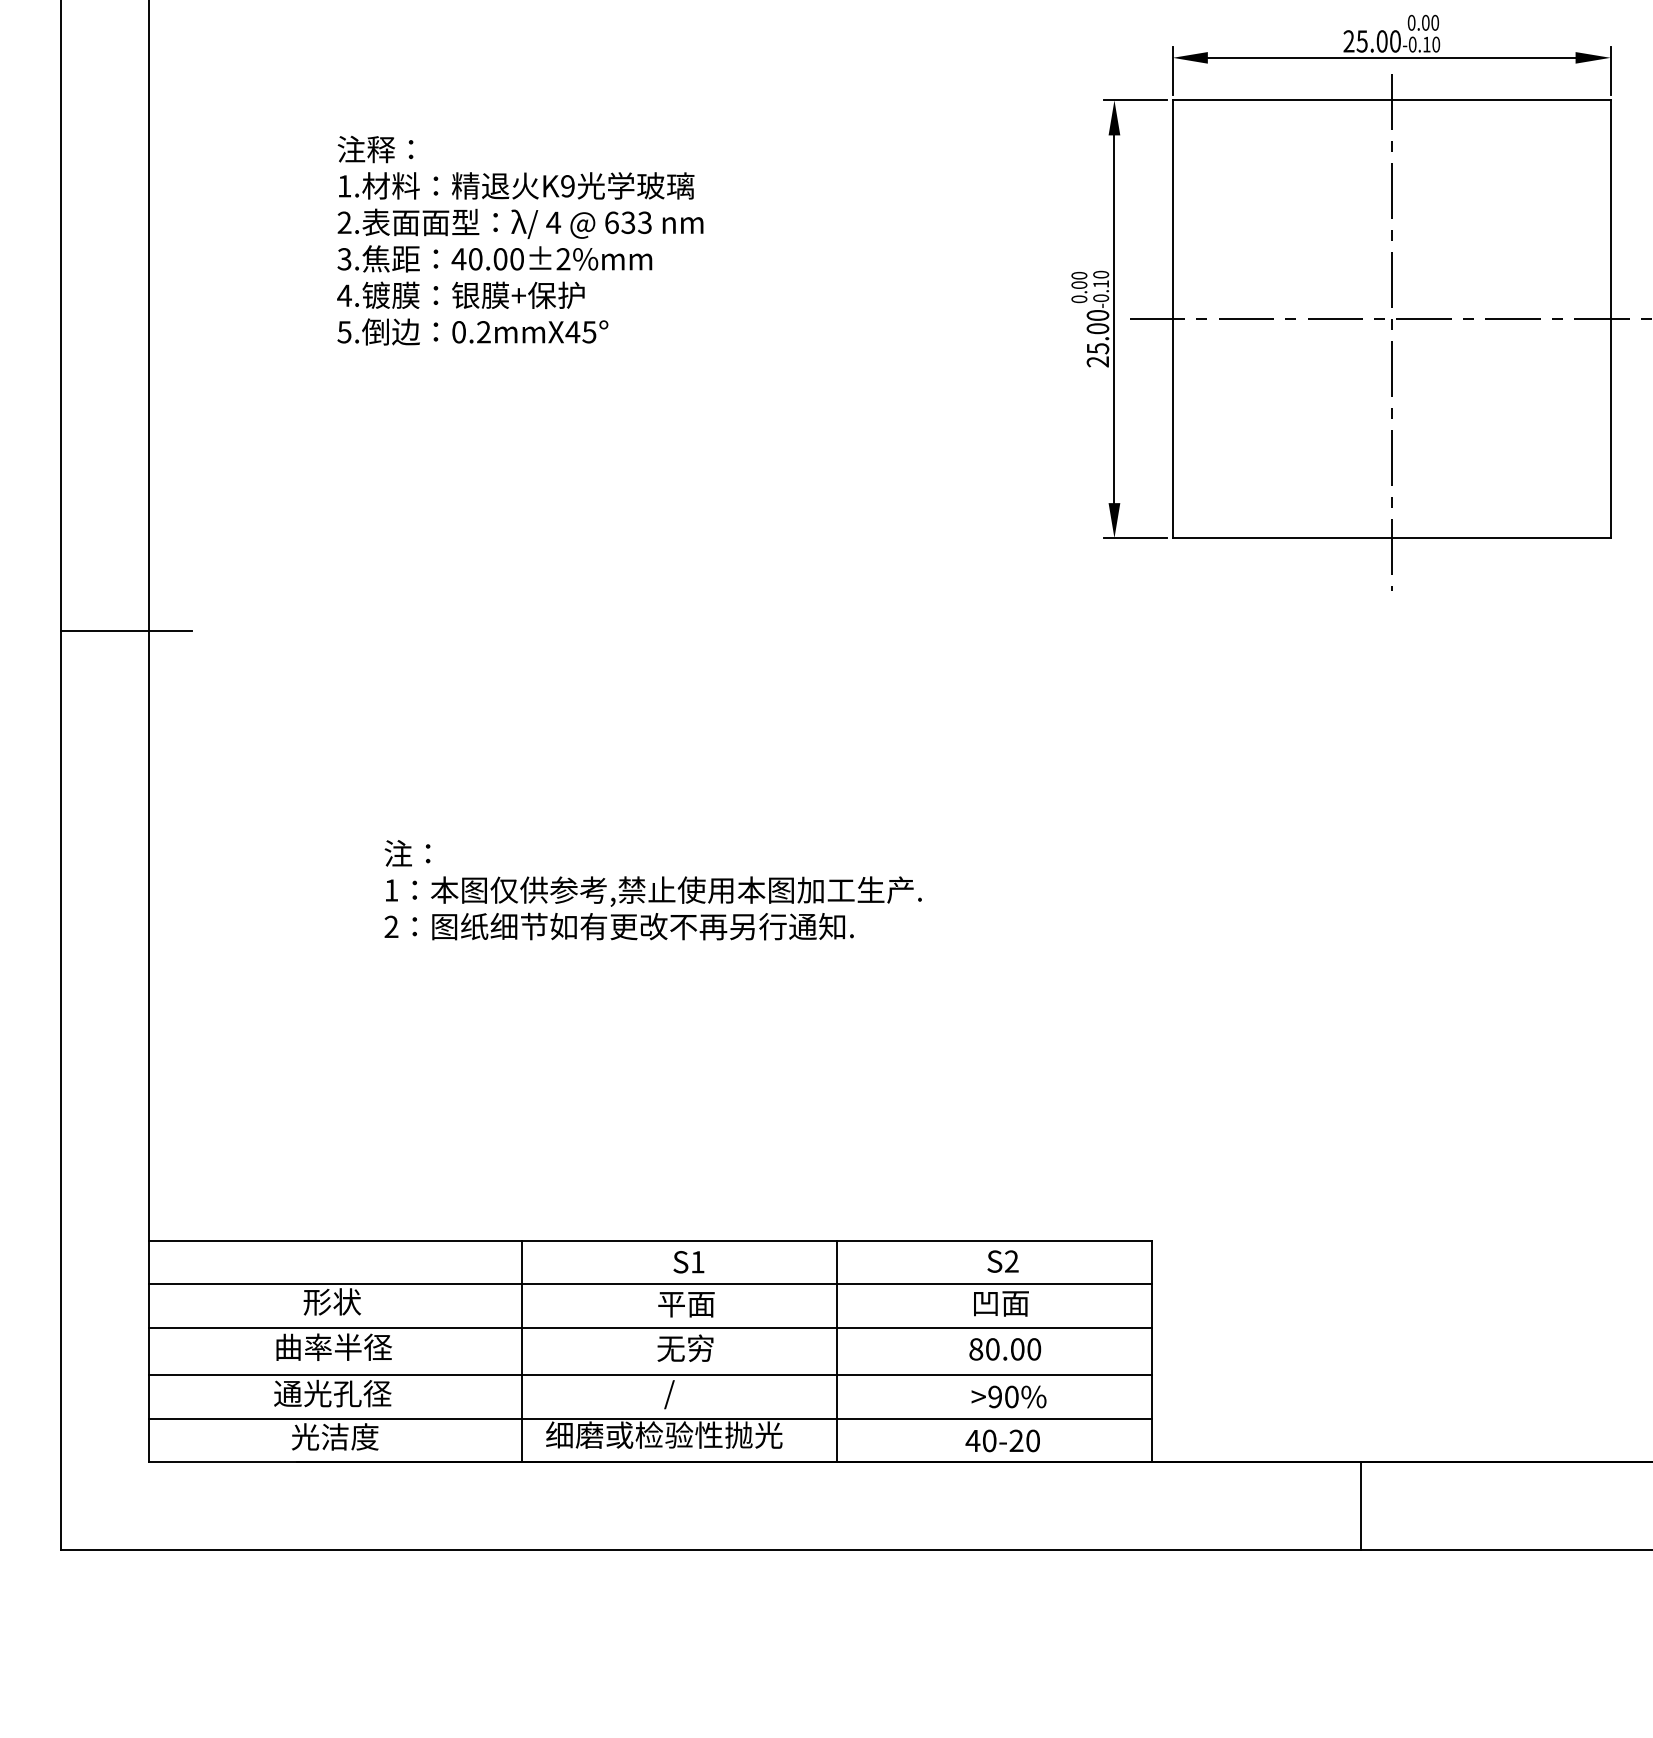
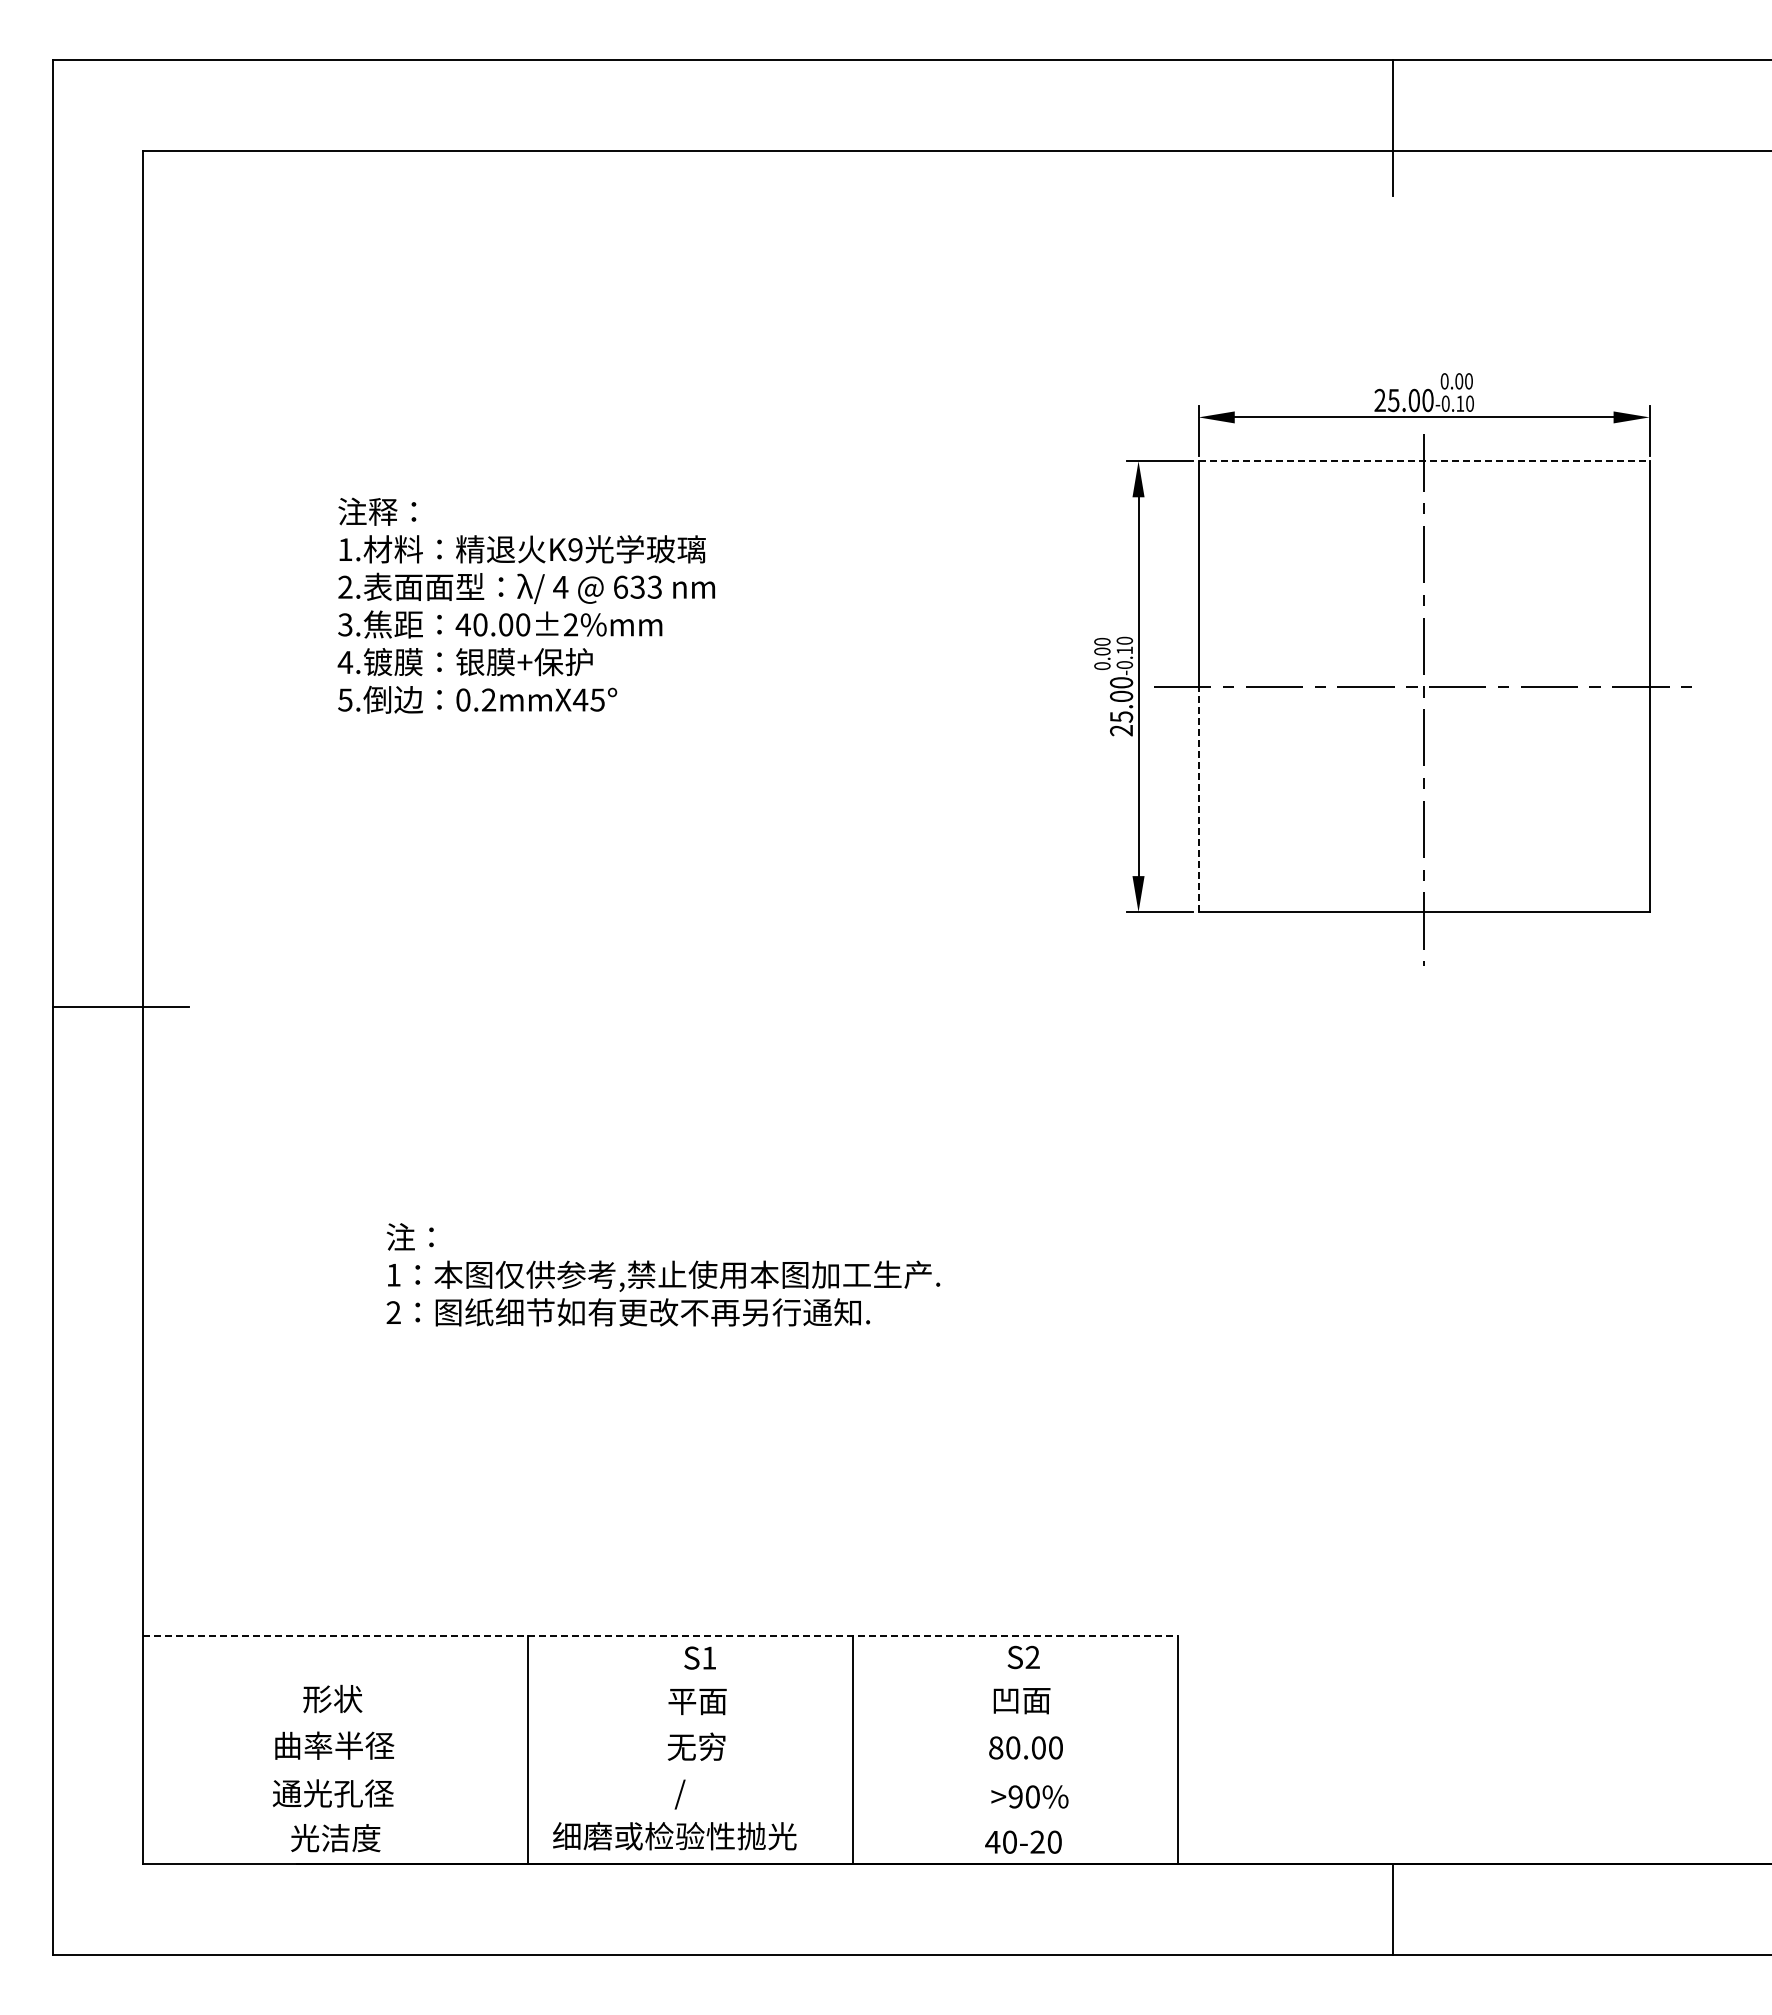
line: (1392, 100) -> (1424, 461), solid -> dashed
line: (1172, 428) -> (1198, 799), solid -> dashed
line: (650, 1240) -> (660, 1635), solid -> dashed
line: (650, 1284) -> (660, 1681), removed
line: (650, 1327) -> (660, 1725), removed
line: (650, 1375) -> (660, 1774), removed
line: (650, 1418) -> (660, 1819), removed

